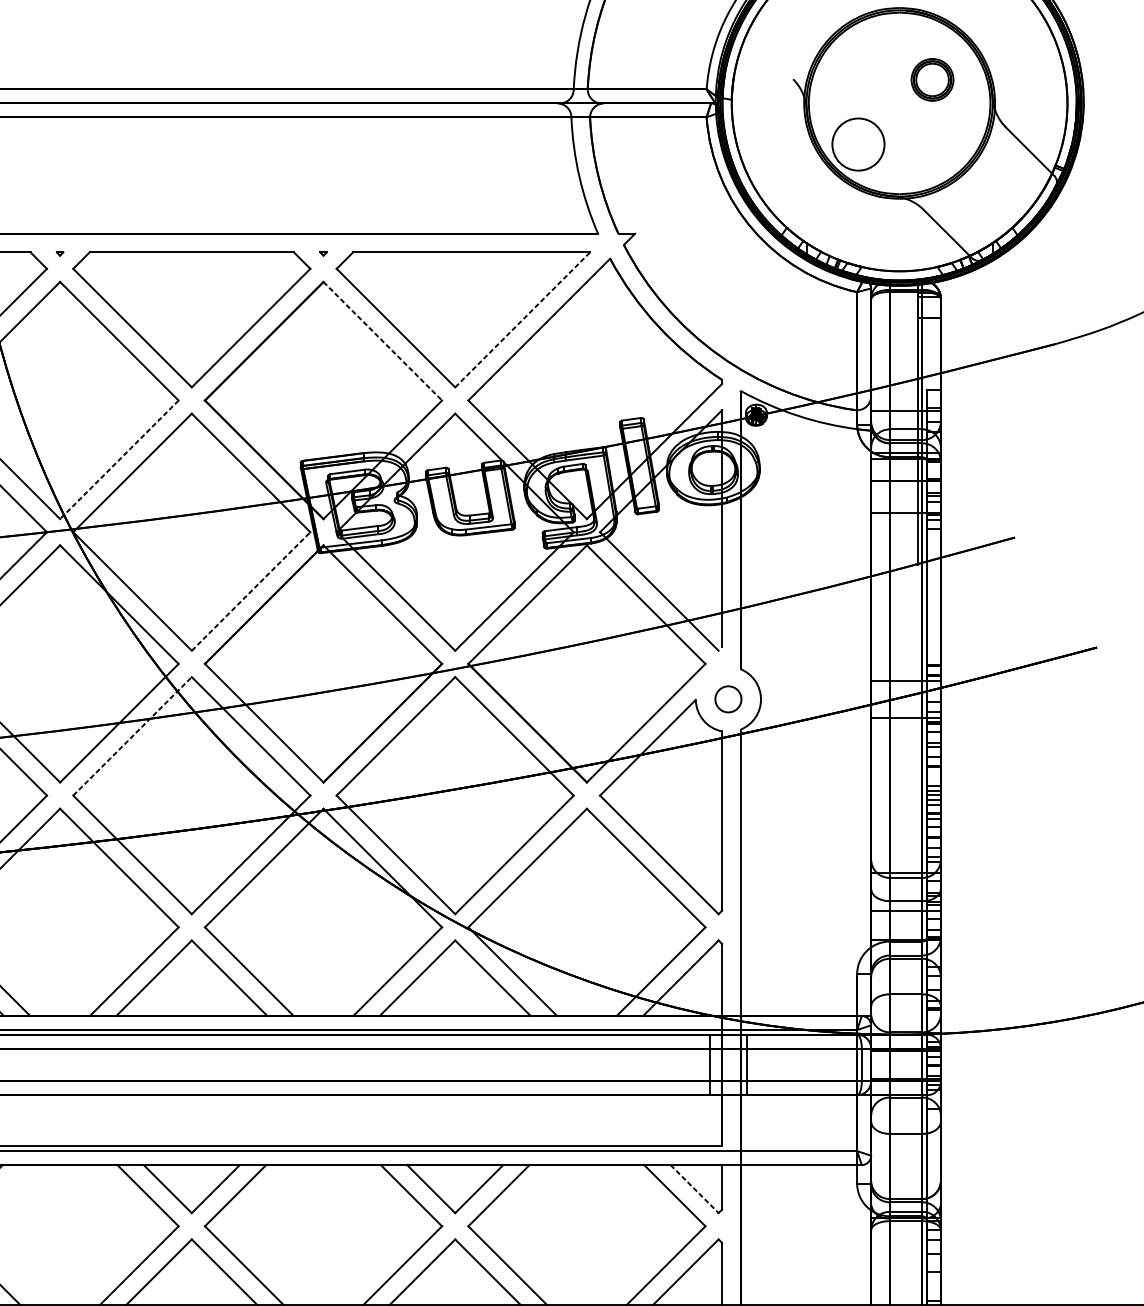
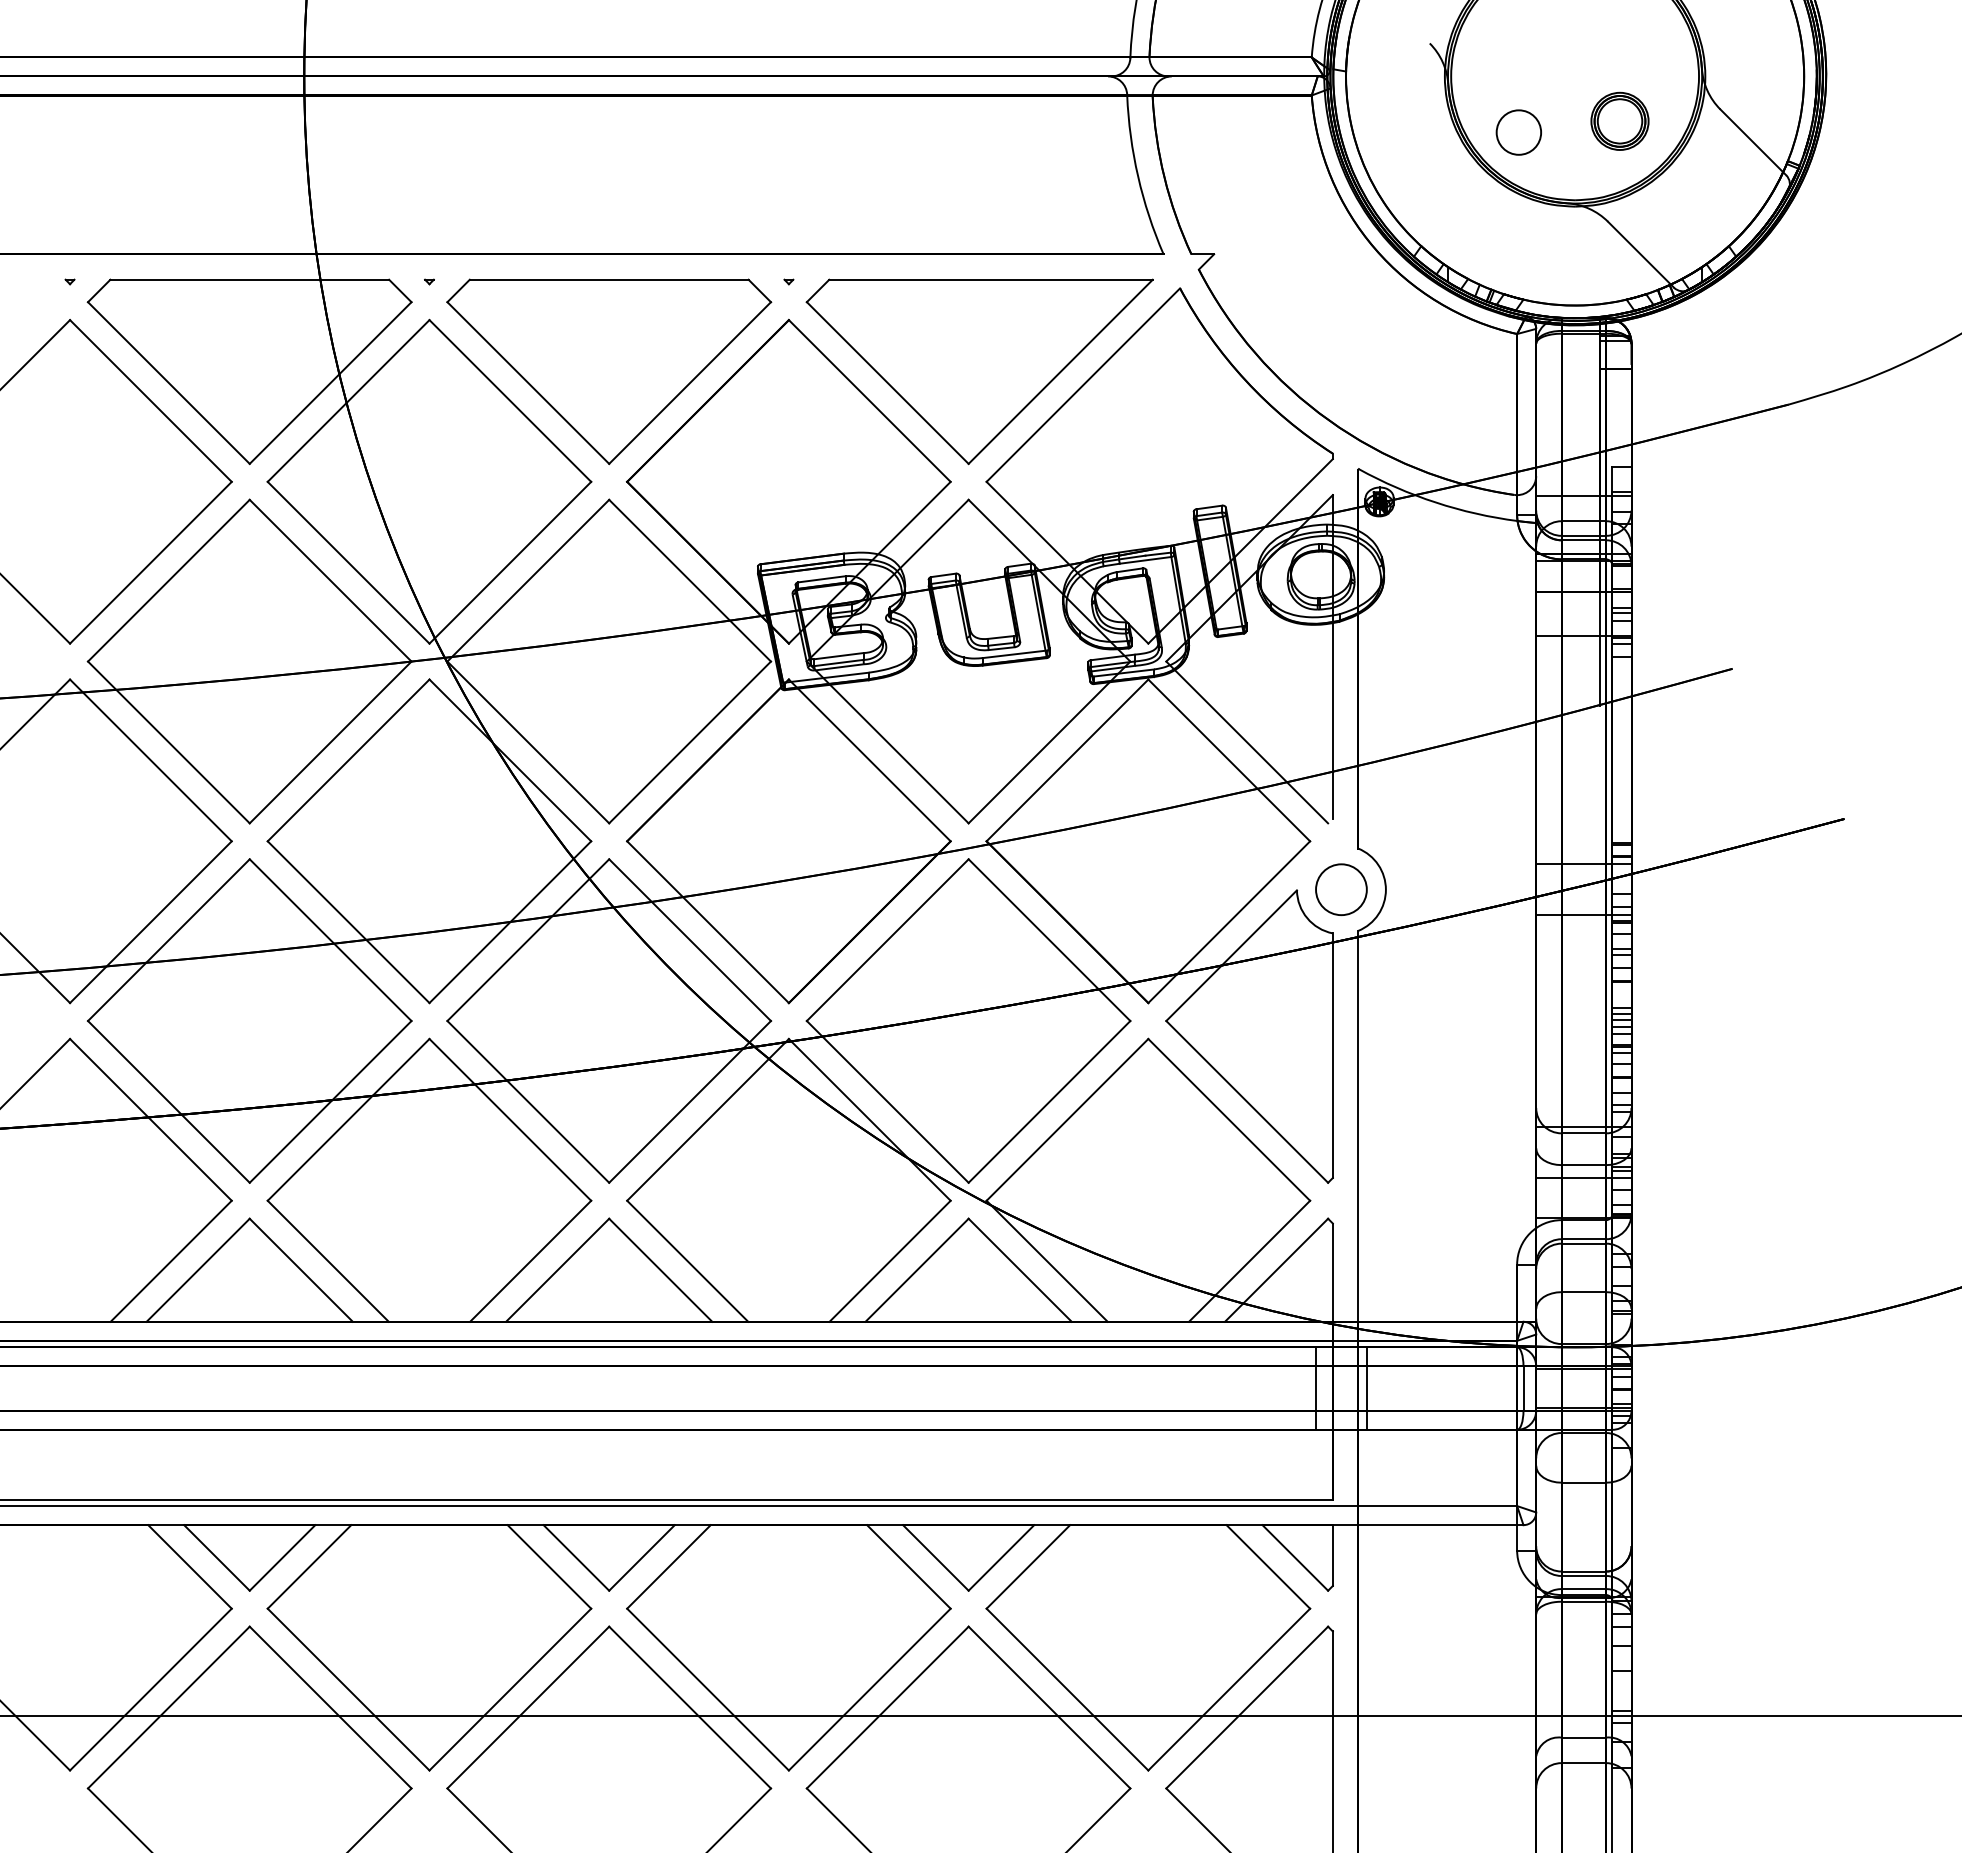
part: (932, 79) -> (1619, 120), moved
circle: (858, 144) -> (1518, 132), size x0.62
line: (523, 319) -> (1061, 371), dashed -> solid
line: (383, 341) -> (870, 401), dashed -> solid
line: (119, 460) -> (510, 563), dashed -> solid
line: (251, 591) -> (690, 742), dashed -> solid
circle: (728, 699) -> (1341, 889), size x1.43
line: (132, 735) -> (528, 939), dashed -> solid
line: (694, 1189) -> (1295, 1558), dashed -> solid

